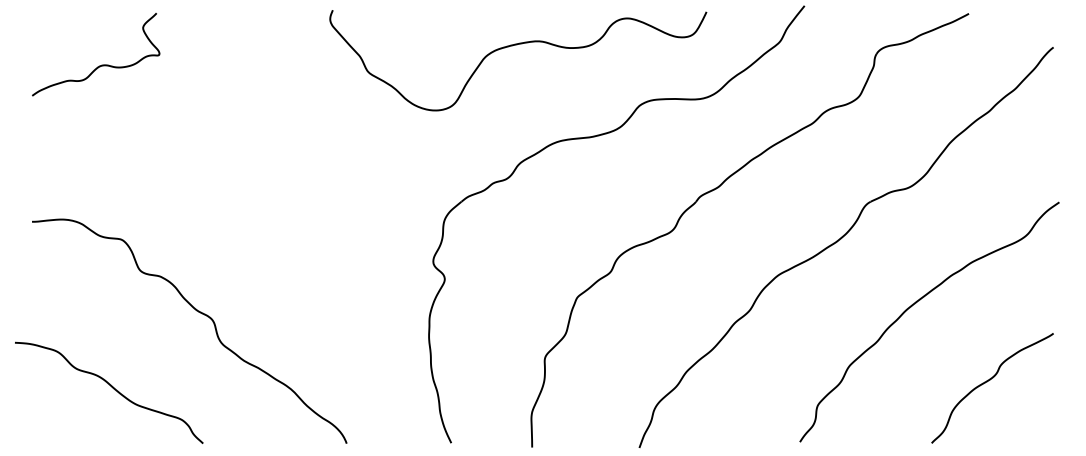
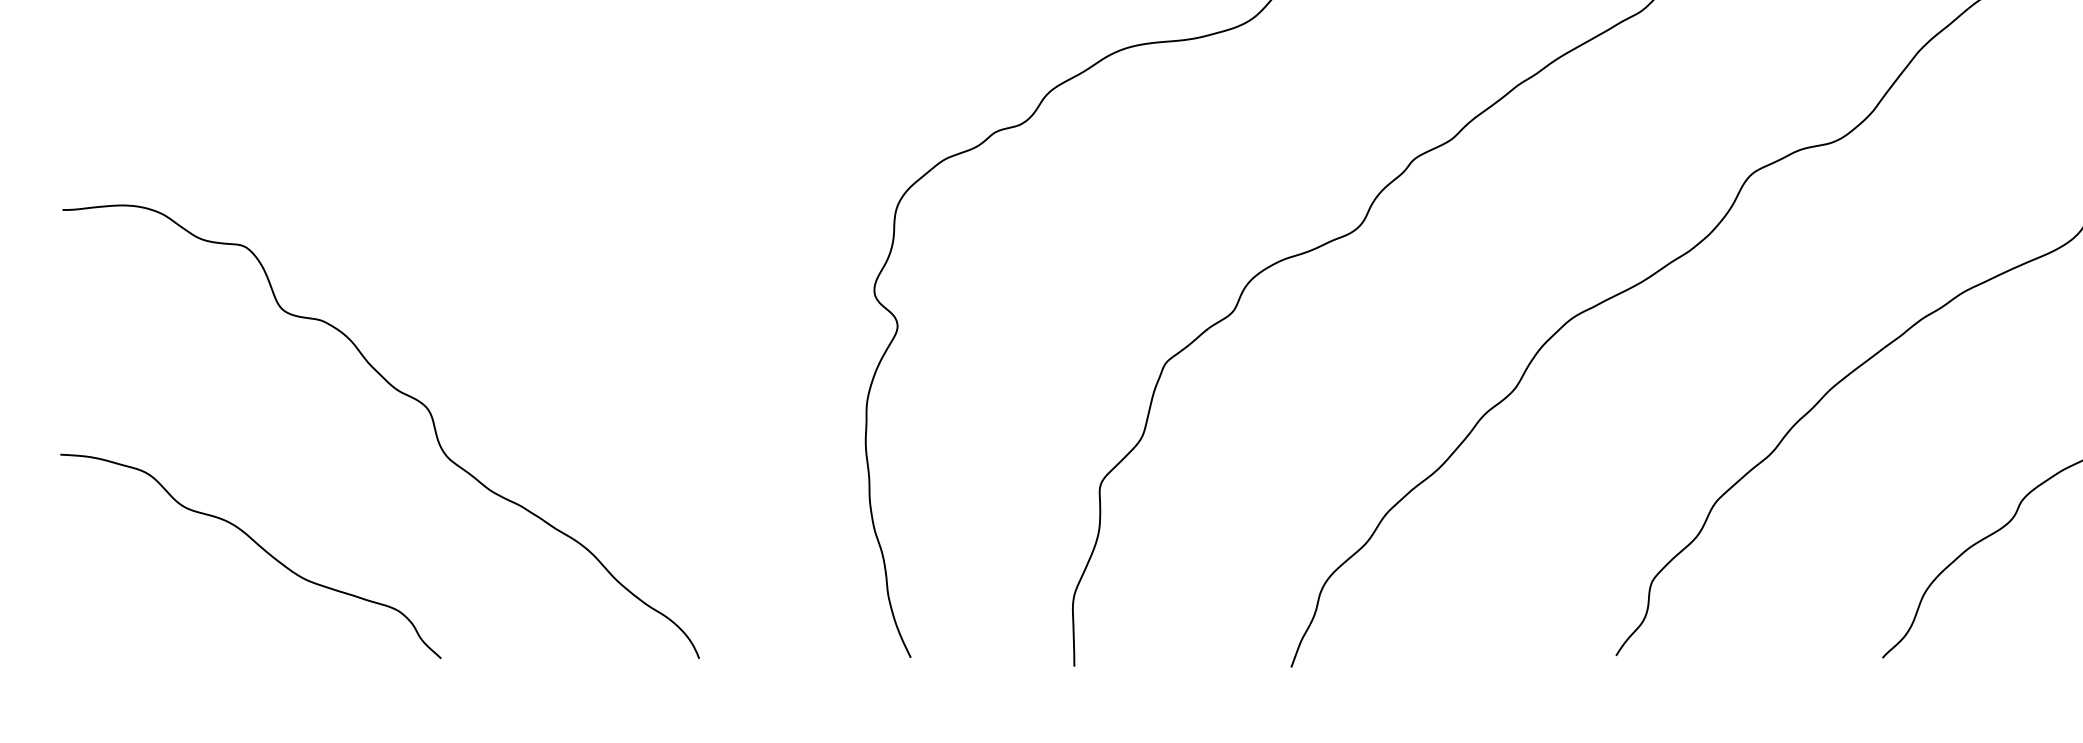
curve: (112, 388) -> (257, 547), moved

